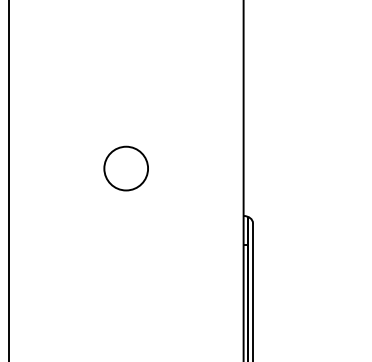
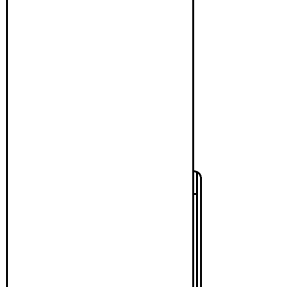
part: (125, 168) -> (99, 133), removed

